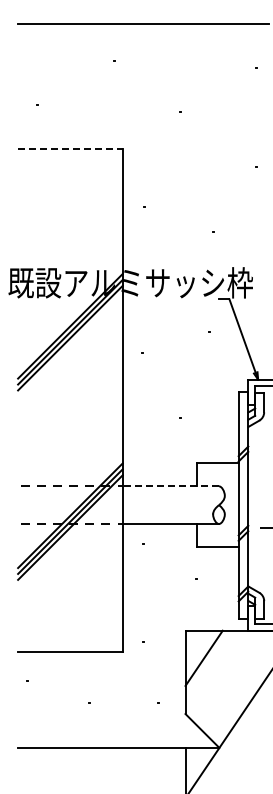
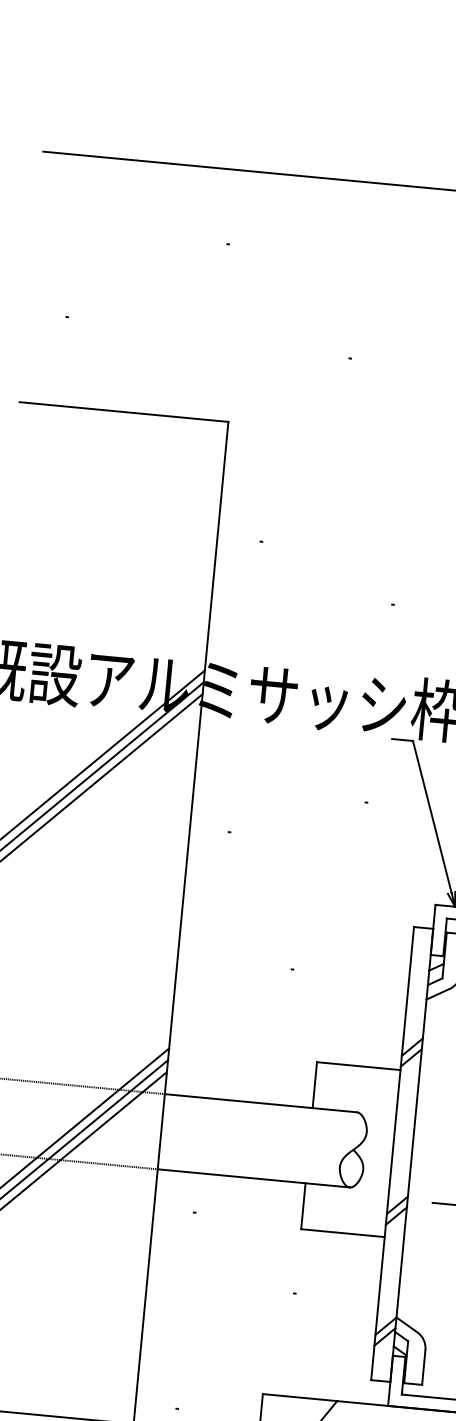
line: (70, 149) -> (124, 412), dashed -> solid
line: (170, 486) -> (260, 1103), dashed -> solid

